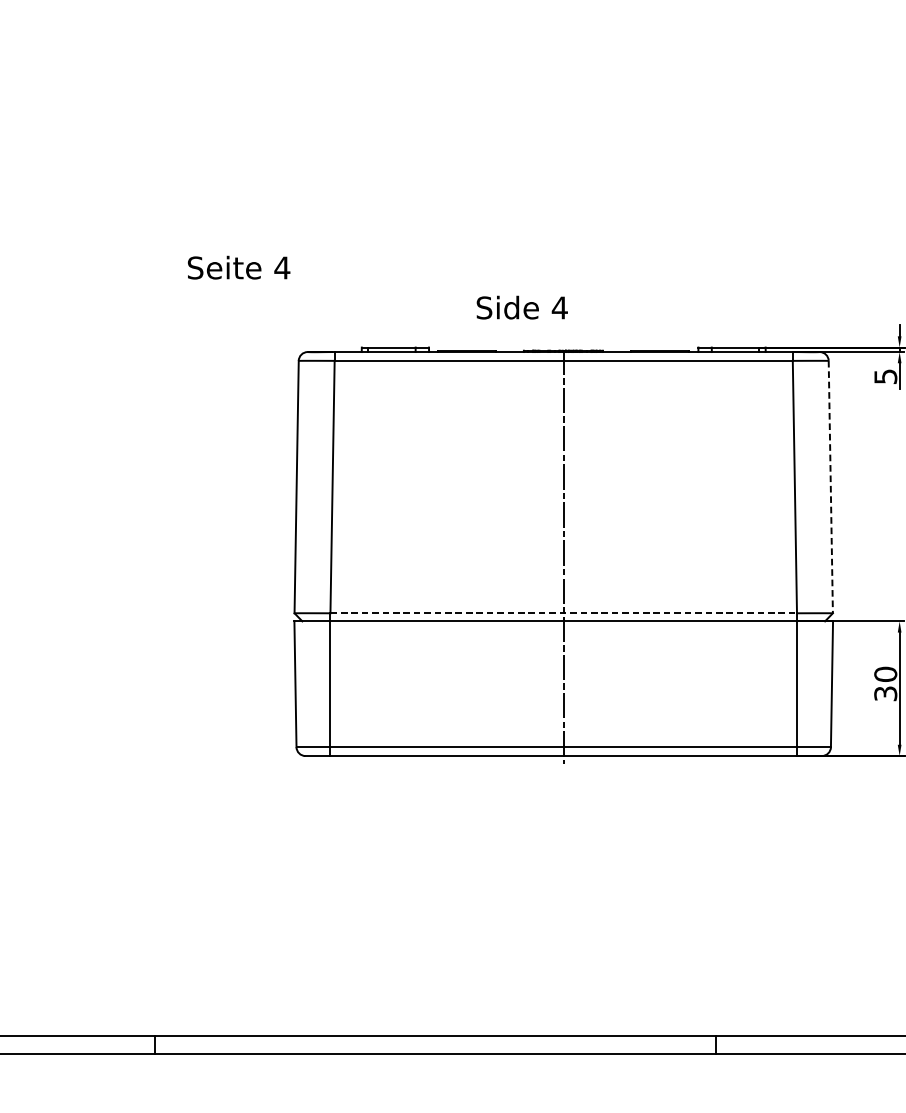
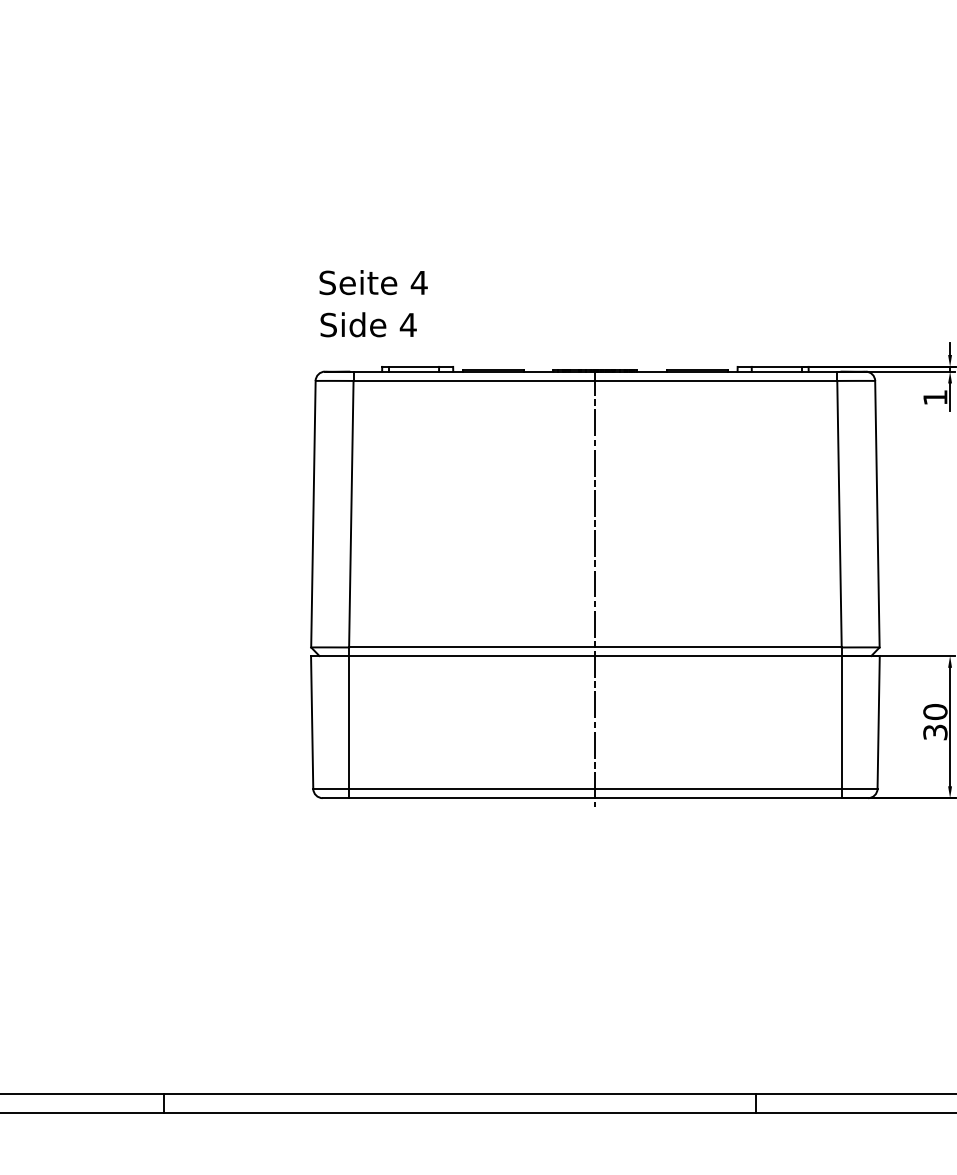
text: (238, 267) -> (373, 282), moved
text: (522, 307) -> (368, 324), moved
text: (885, 376) -> (935, 397), 5 -> 1
line: (830, 487) -> (877, 514), dashed -> solid
line: (563, 613) -> (595, 647), dashed -> solid

